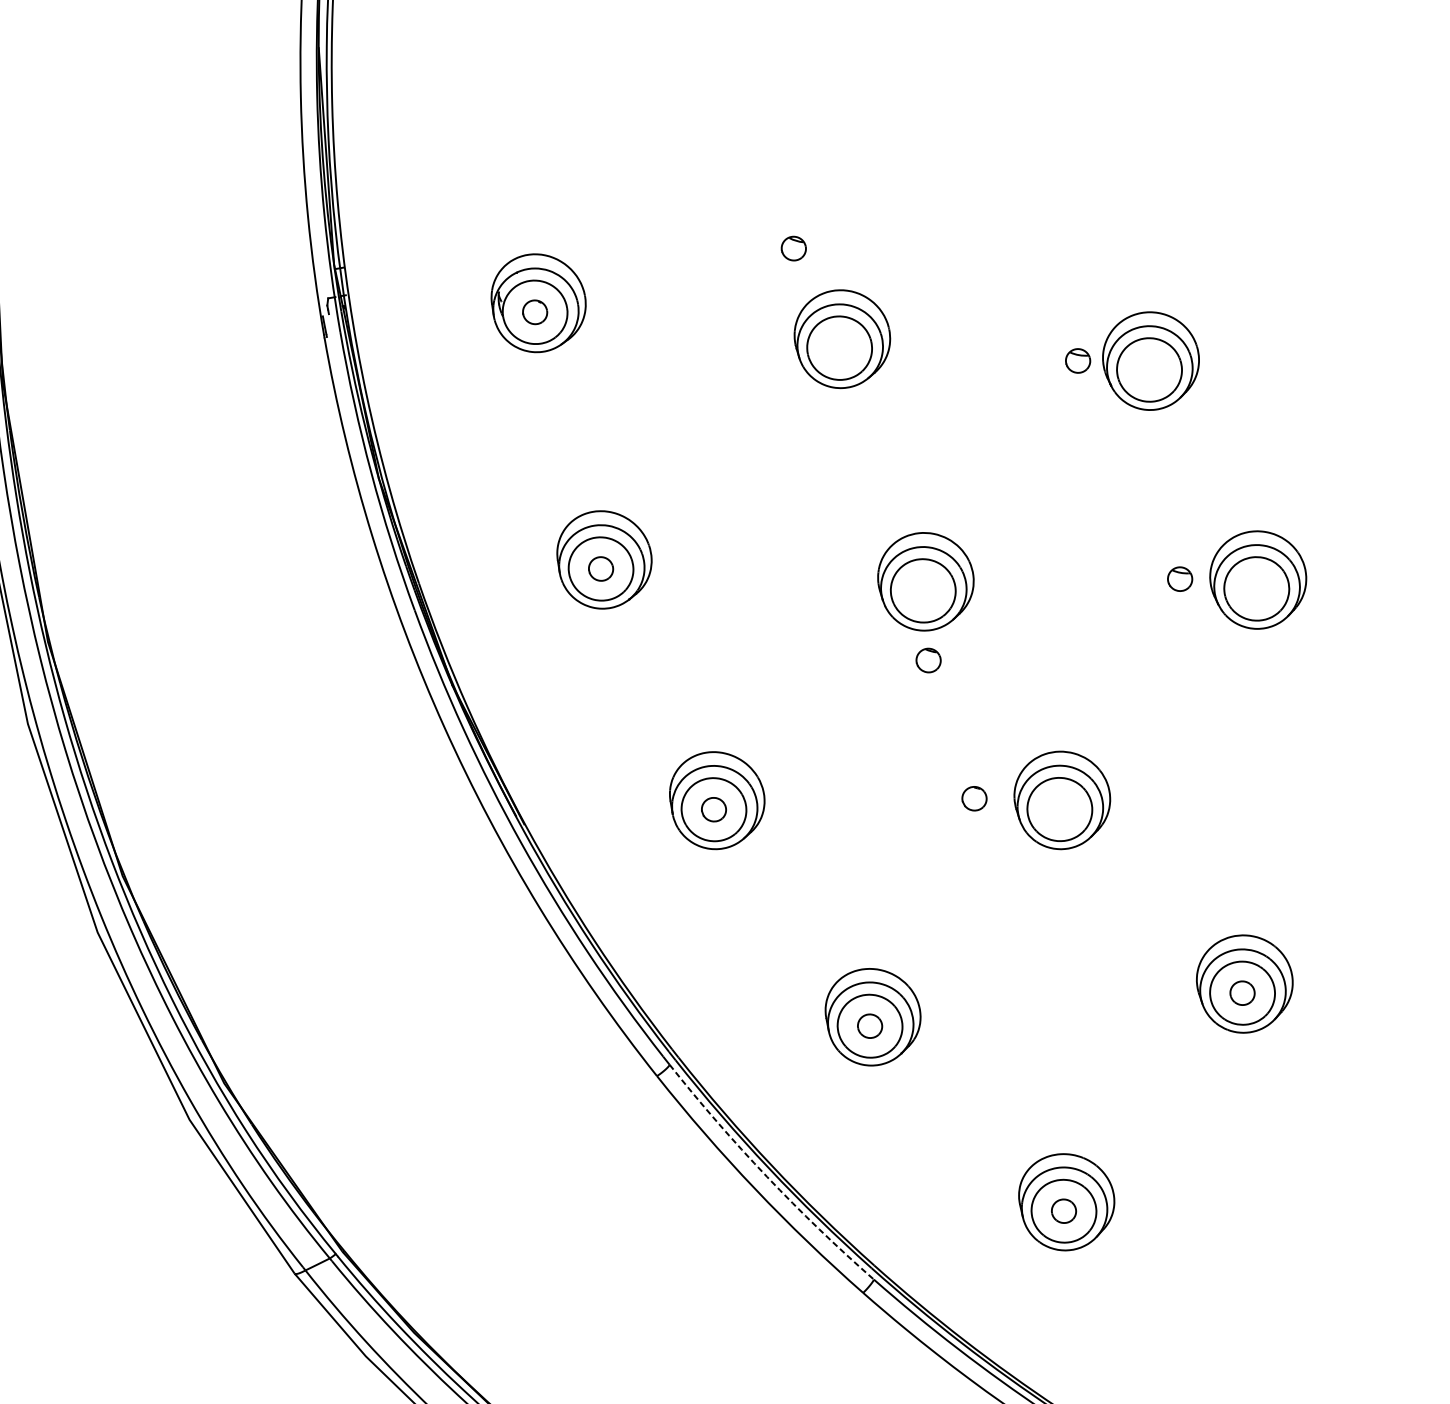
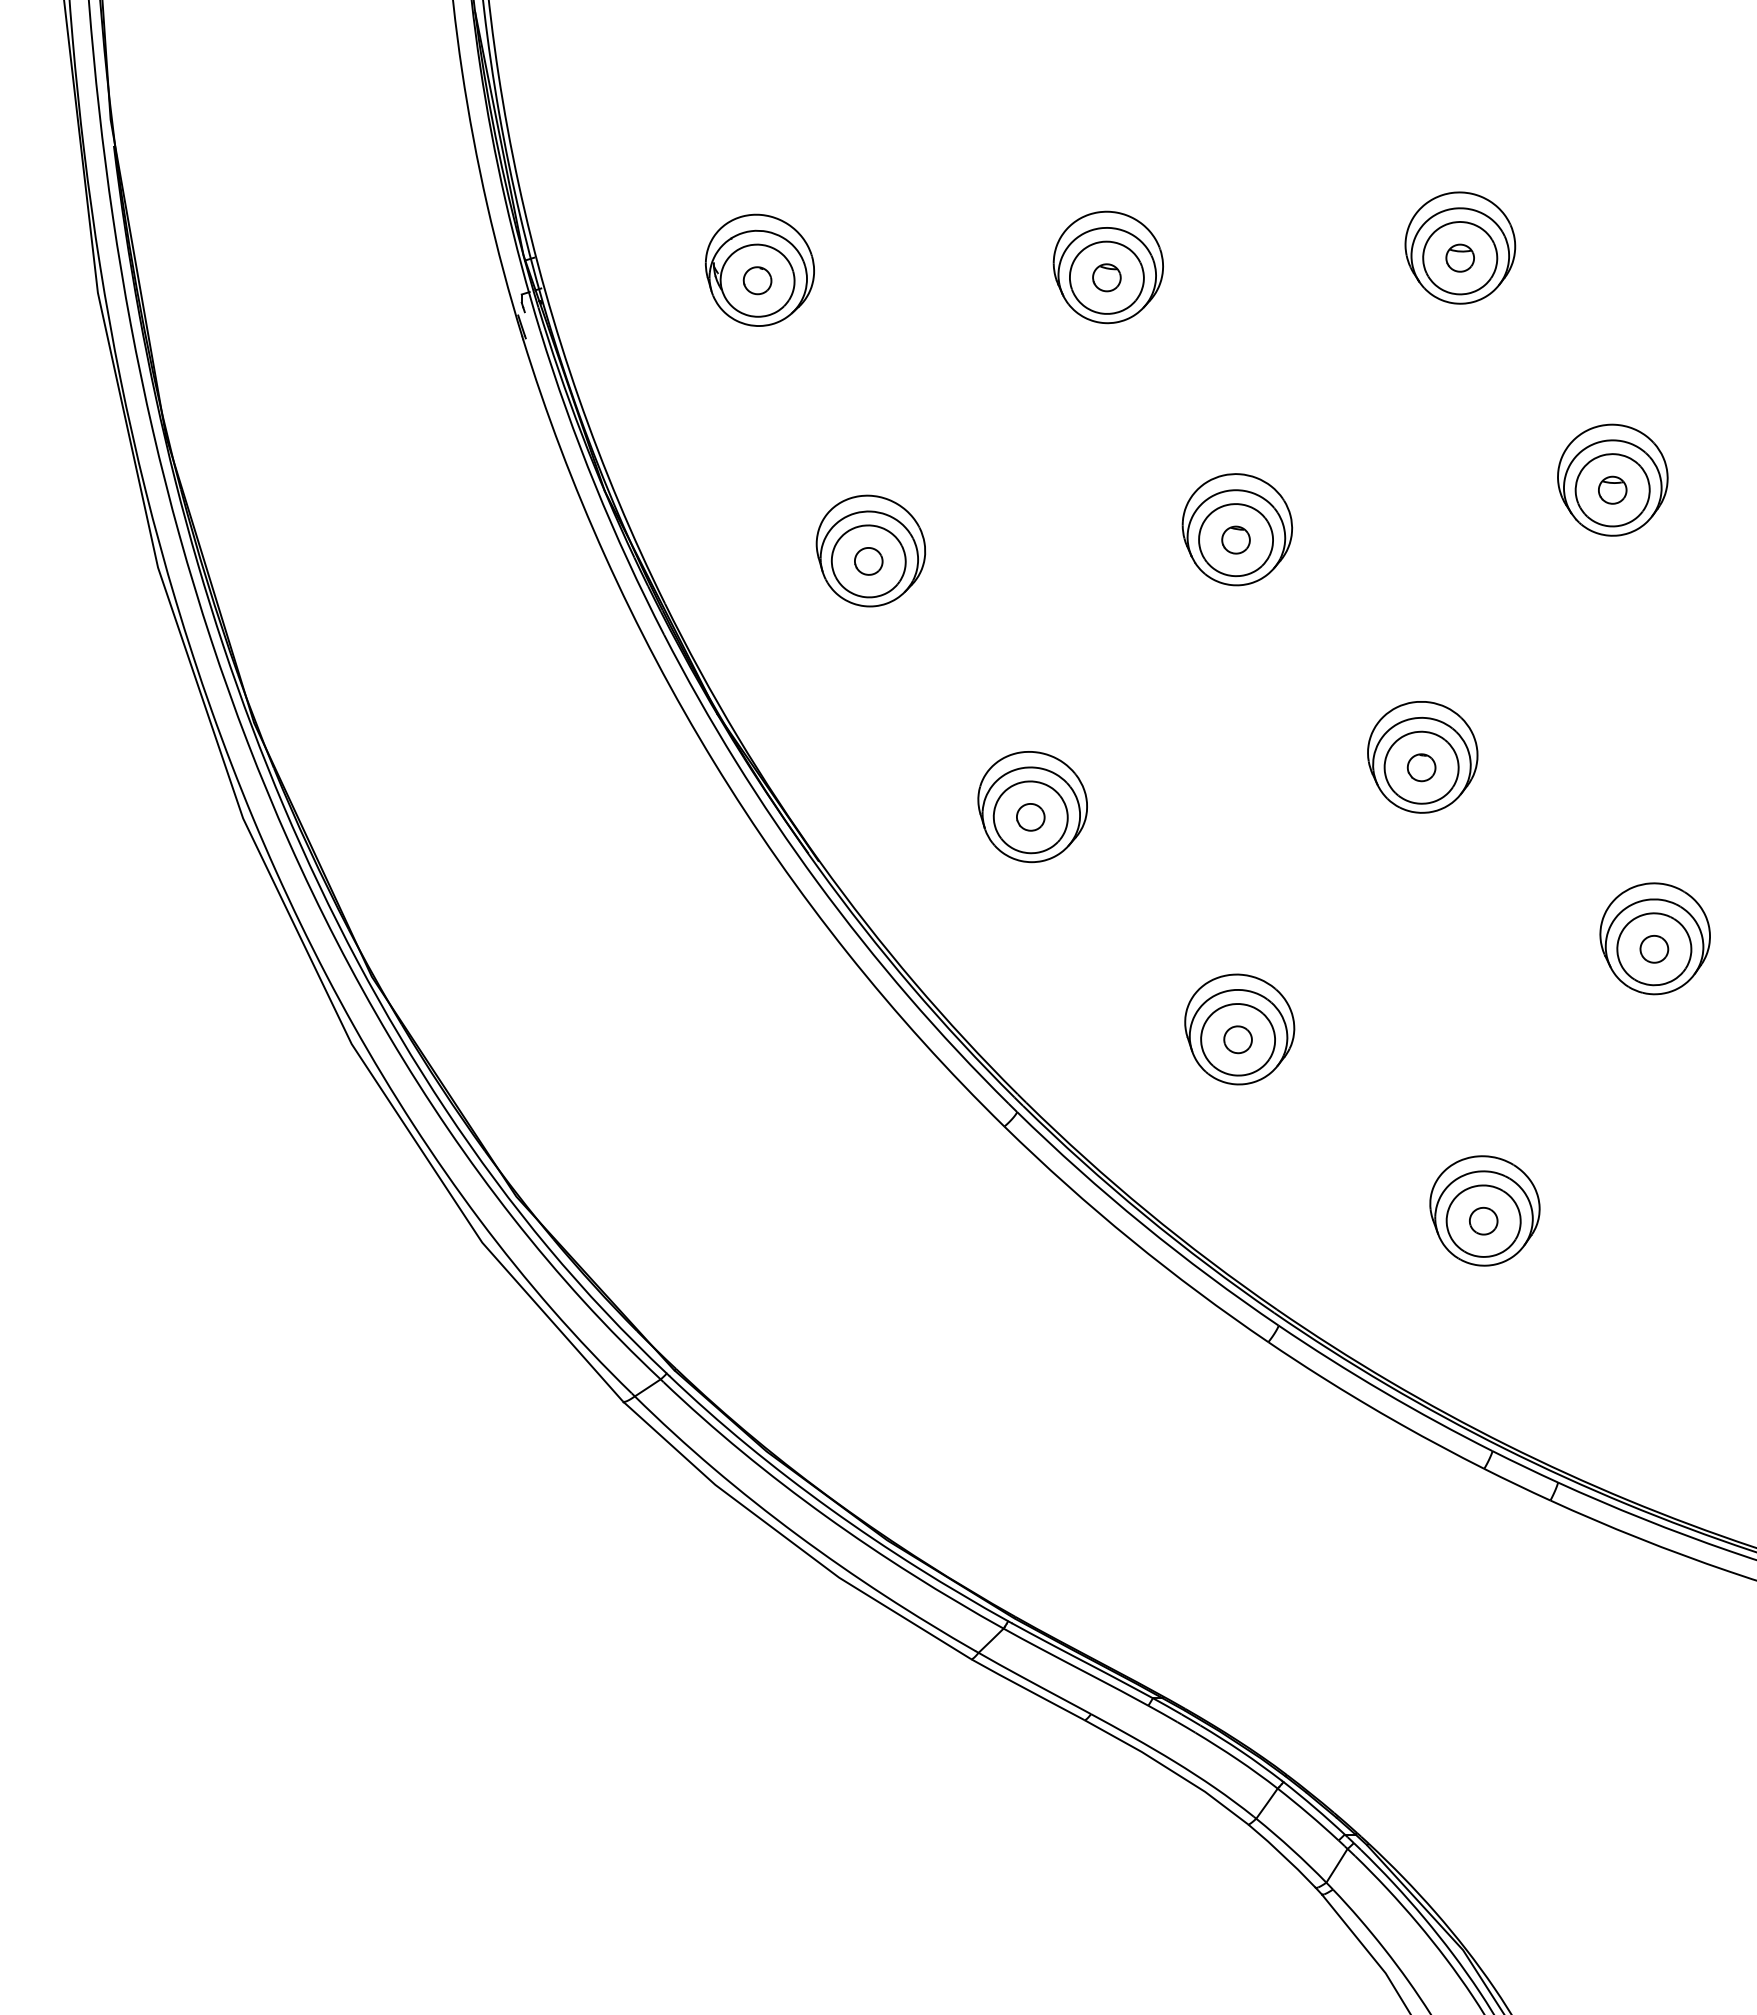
part: (793, 248) -> (1106, 277), moved
part: (1077, 360) -> (1459, 257), moved
part: (1180, 578) -> (1612, 489), moved
part: (928, 659) -> (1235, 539), moved
part: (974, 798) -> (1421, 767), moved
arc: (767, 1176) -> (1143, 1224), dashed -> solid

